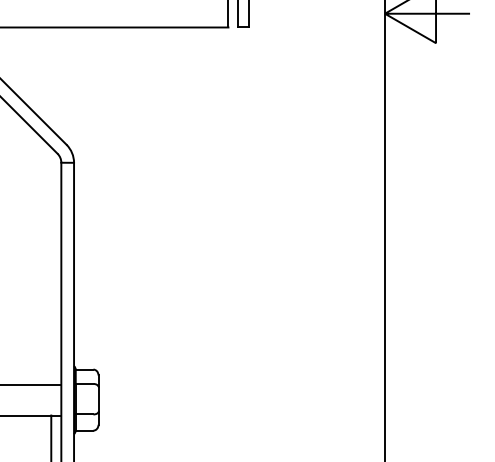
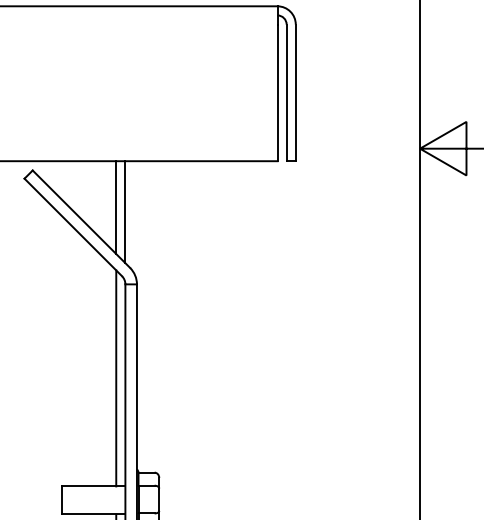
line: (51, 78) -> (116, 207), added
line: (61, 83) -> (125, 212), added
line: (51, 266) -> (116, 378), added

